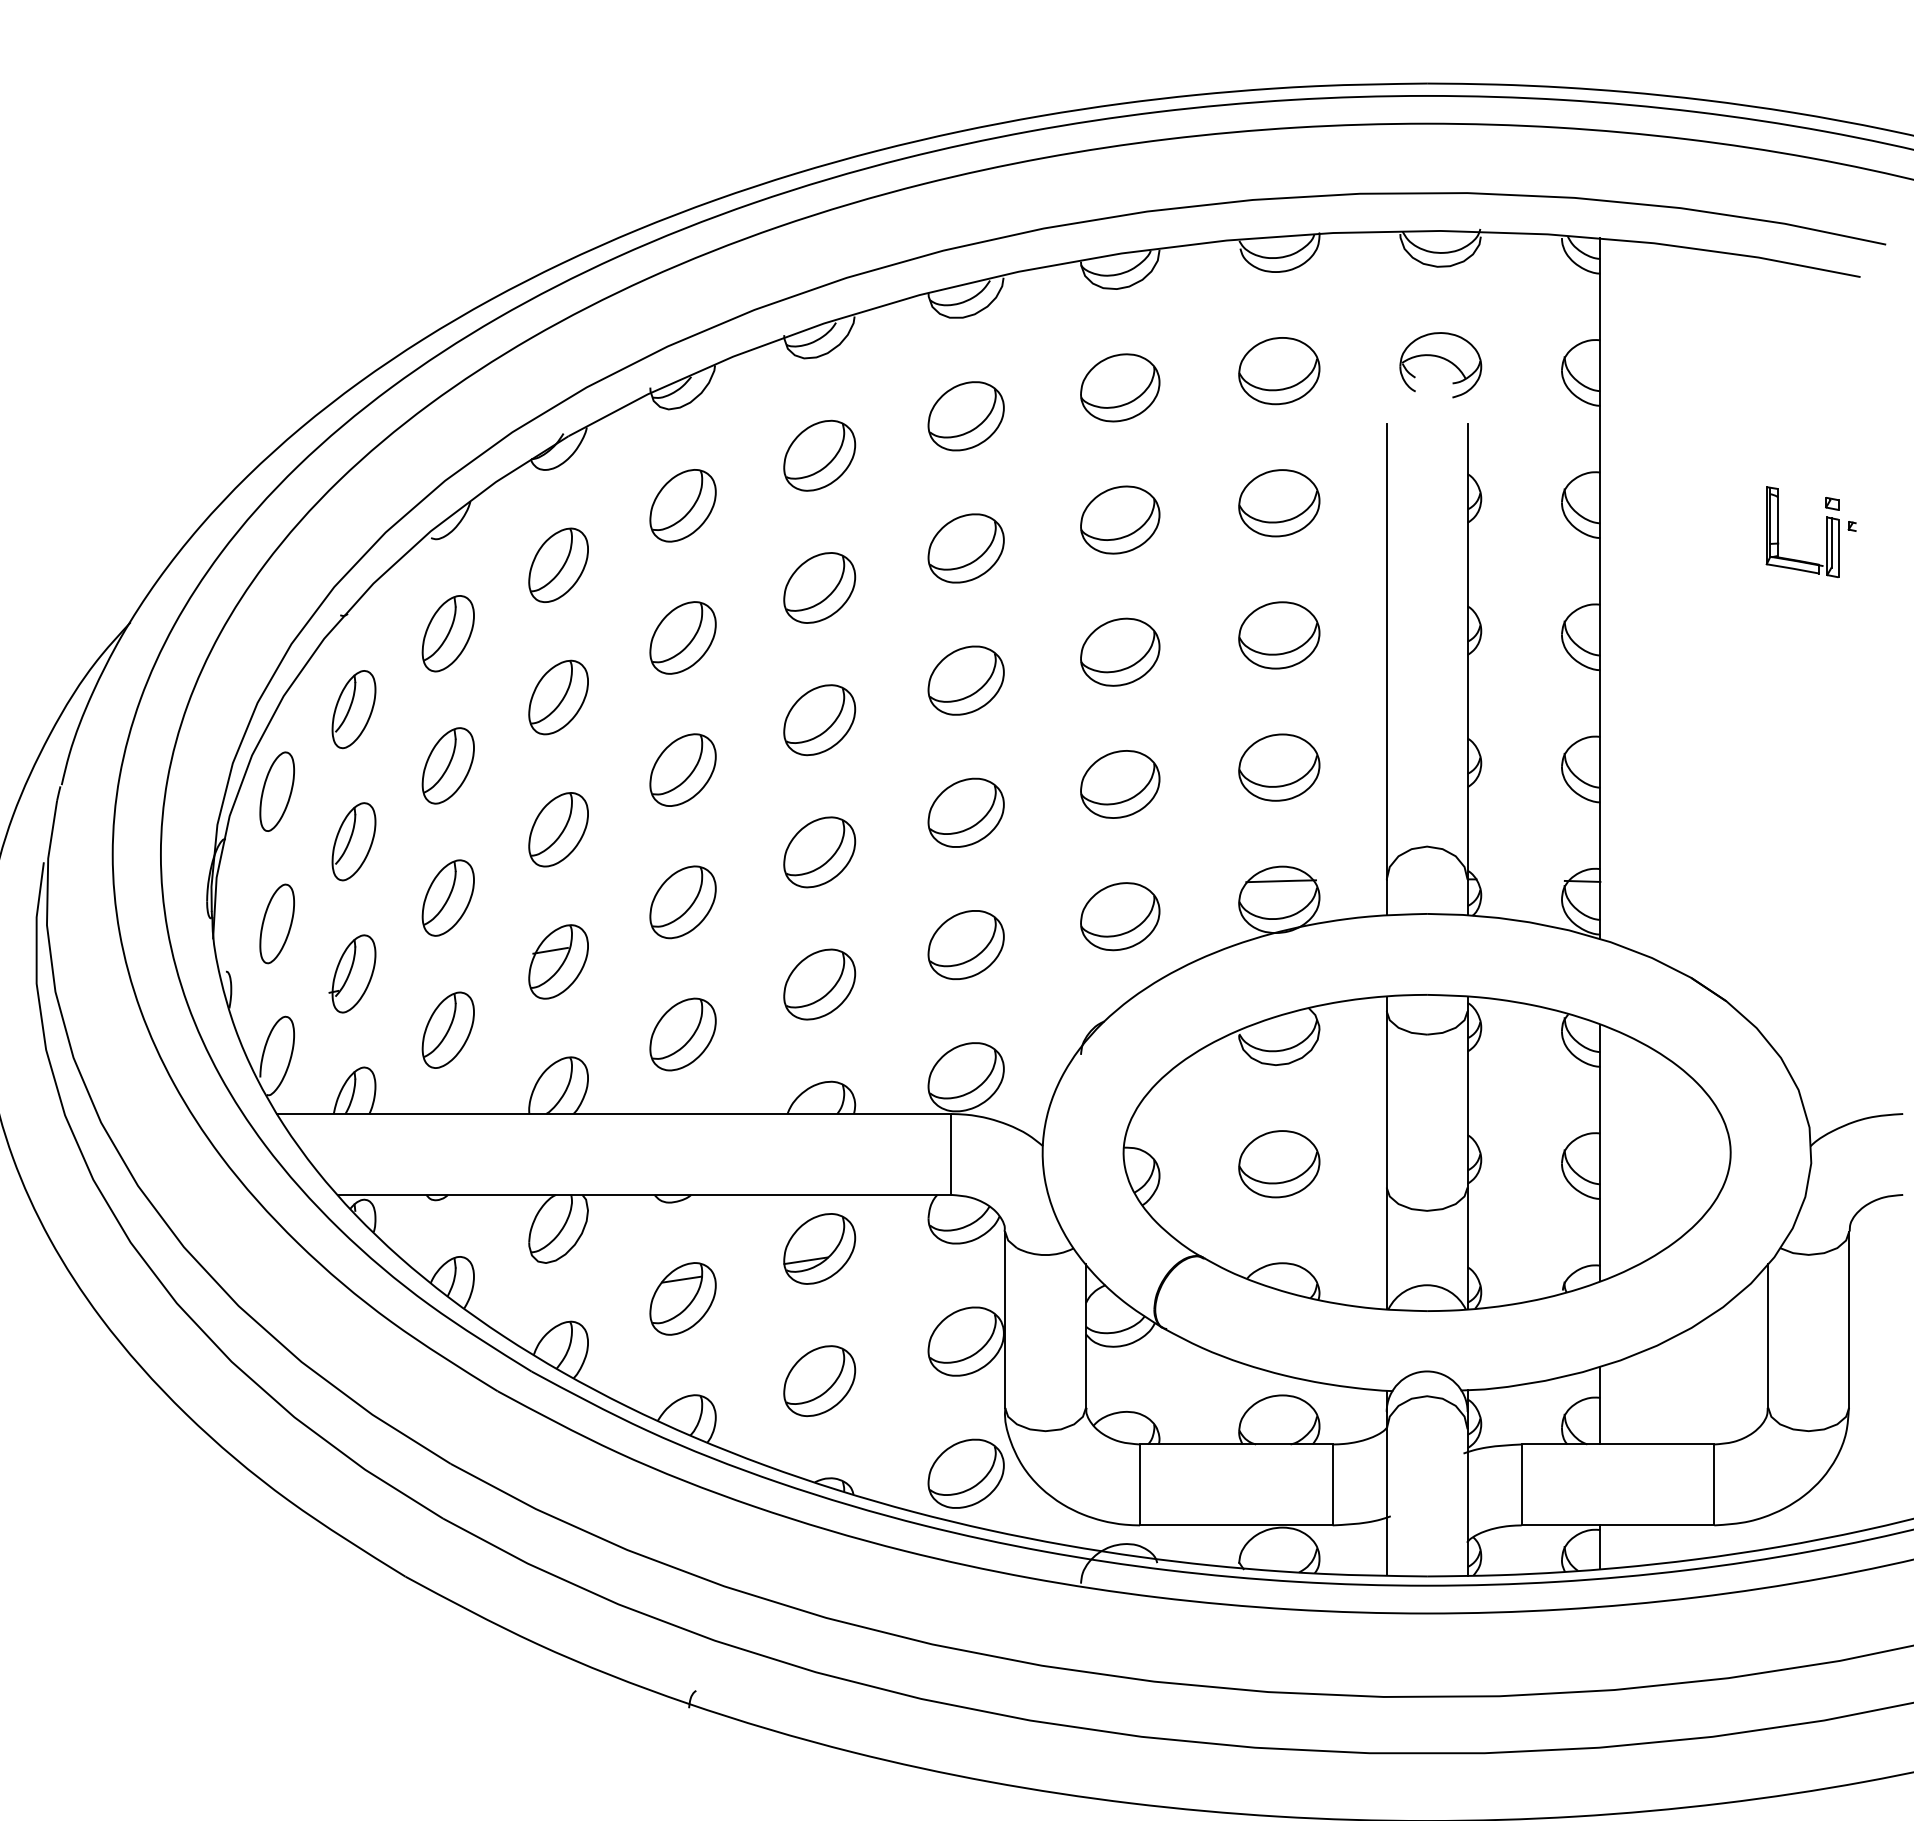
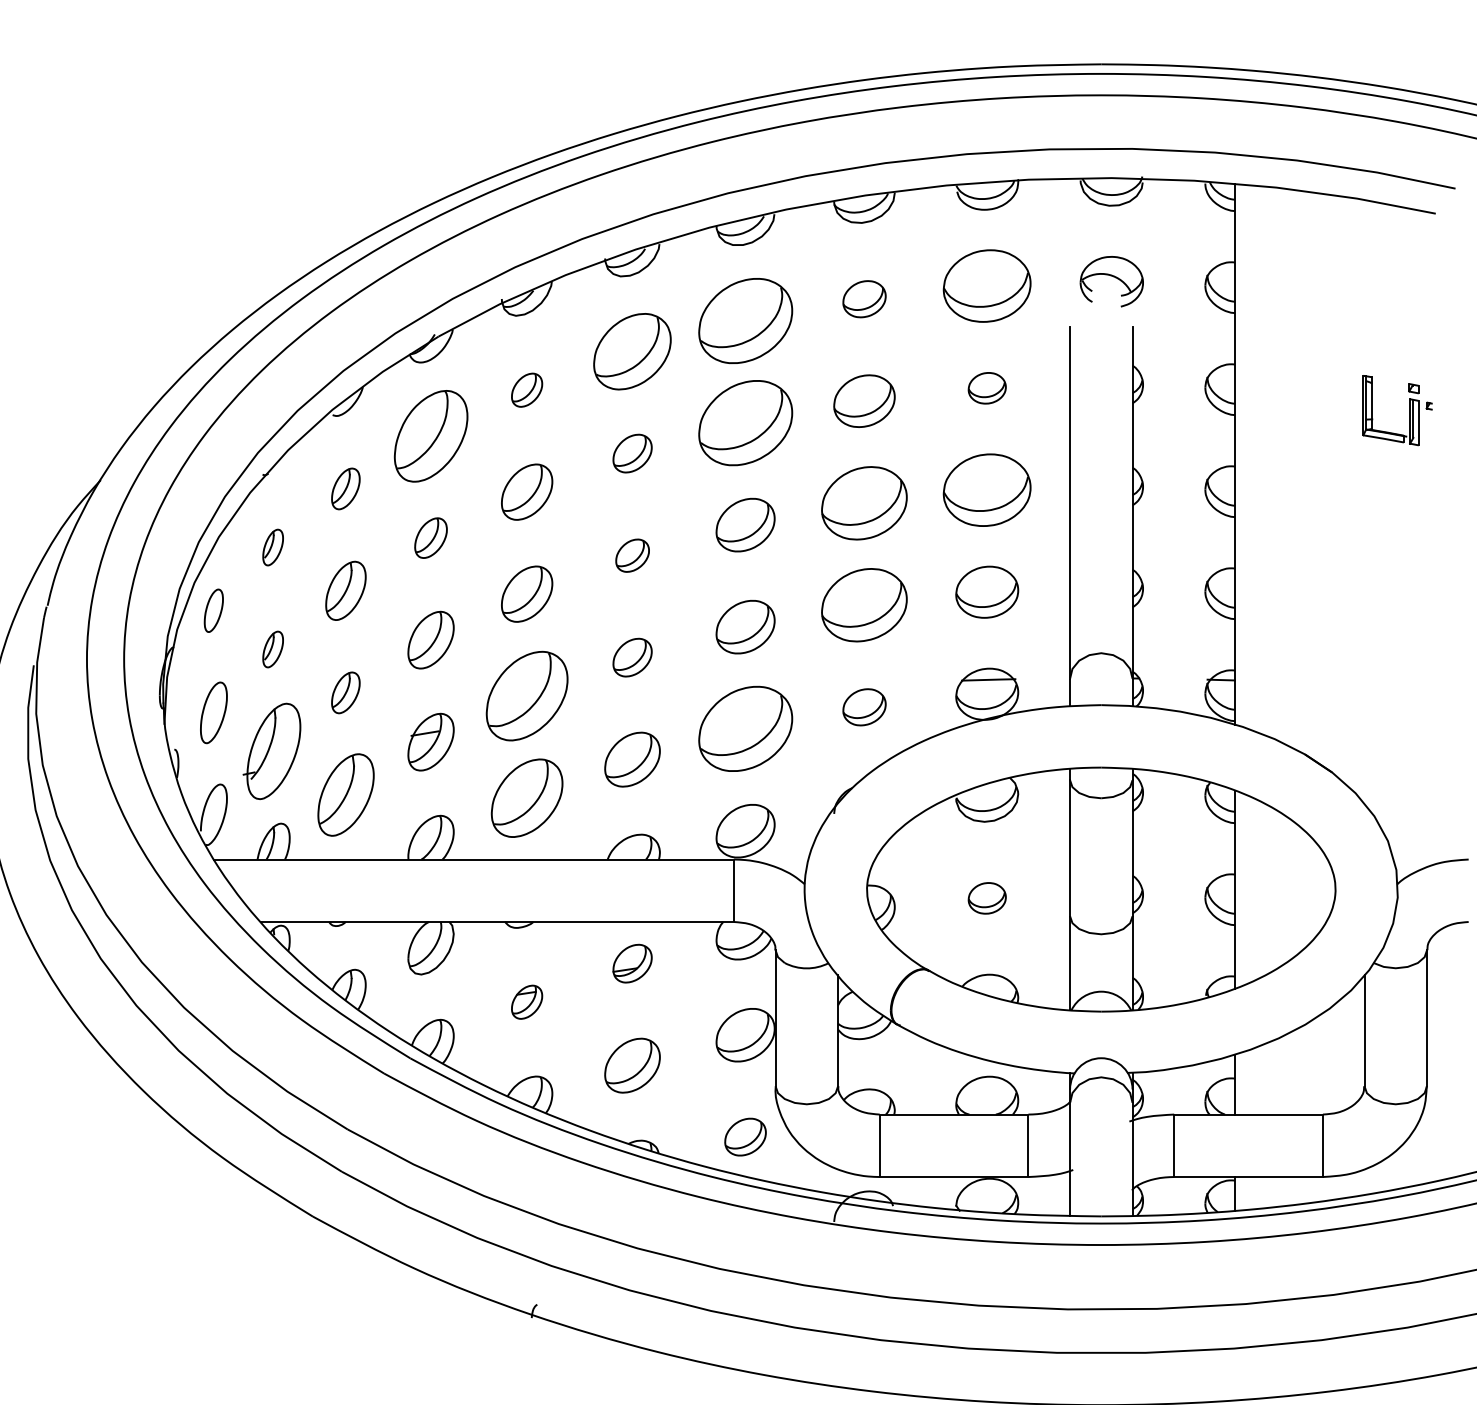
part: (1279, 371) -> (987, 286), size x1.4
part: (1120, 387) -> (864, 298), size x0.7
part: (965, 416) -> (745, 321), size x1.6
part: (819, 455) -> (632, 351), size x1.4
part: (1279, 503) -> (987, 388), size x0.6
part: (682, 505) -> (526, 389), size x0.6
part: (965, 548) -> (745, 423), size x1.6
part: (558, 564) -> (430, 435), size x1.6
part: (819, 587) -> (632, 453), size x0.7
part: (447, 633) -> (345, 488), size x0.7
part: (1279, 635) -> (987, 490), size x1.4
part: (1120, 651) -> (864, 502), size x1.4
part: (558, 697) -> (430, 538), size x0.7
part: (353, 709) -> (272, 547), size x0.6
part: (819, 720) -> (632, 555), size x0.6
part: (1120, 784) -> (864, 605), size x1.4
part: (276, 791) -> (213, 610), size x0.7
part: (353, 841) -> (272, 649), size x0.6
part: (819, 852) -> (632, 657), size x0.7
part: (447, 897) -> (345, 692), size x0.7
part: (682, 902) -> (526, 696), size x1.6
part: (1120, 916) -> (864, 707), size x0.7
part: (965, 945) -> (745, 729), size x1.6
part: (352, 973) -> (272, 751), size x1.6
part: (447, 1029) -> (345, 794), size x1.4
part: (682, 1034) -> (526, 798), size x1.4
part: (1279, 1164) -> (987, 898), size x0.6
part: (819, 1248) -> (632, 963), size x0.7
part: (682, 1298) -> (526, 1001), size x0.6
part: (965, 1473) -> (745, 1136), size x0.7

